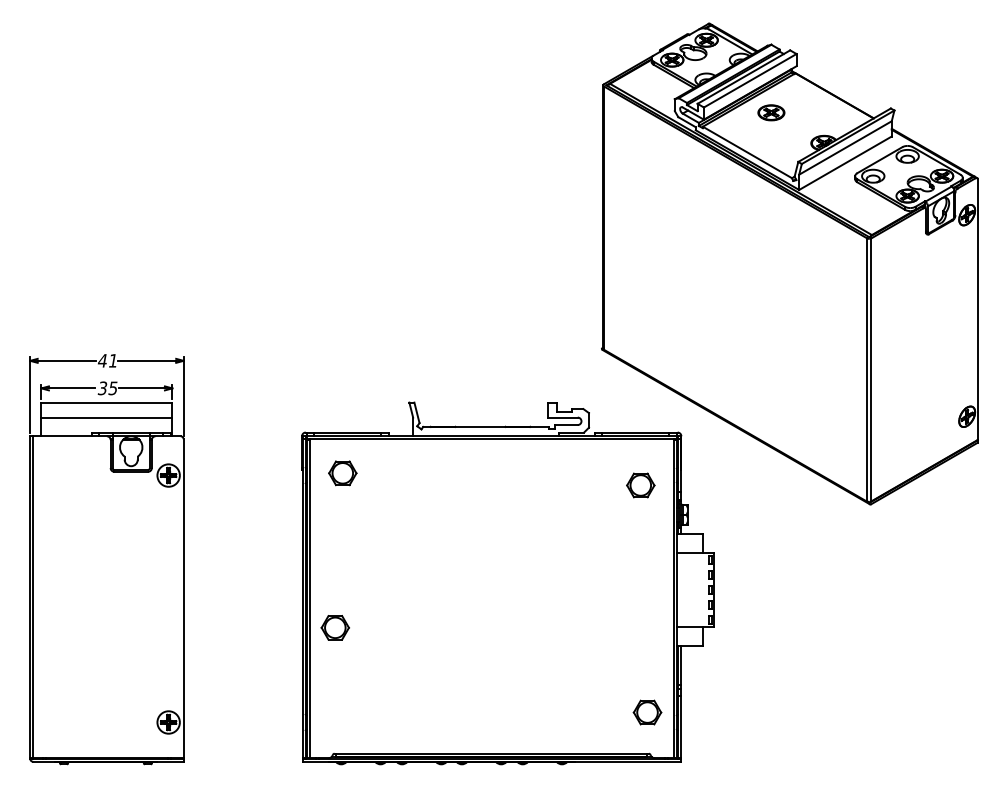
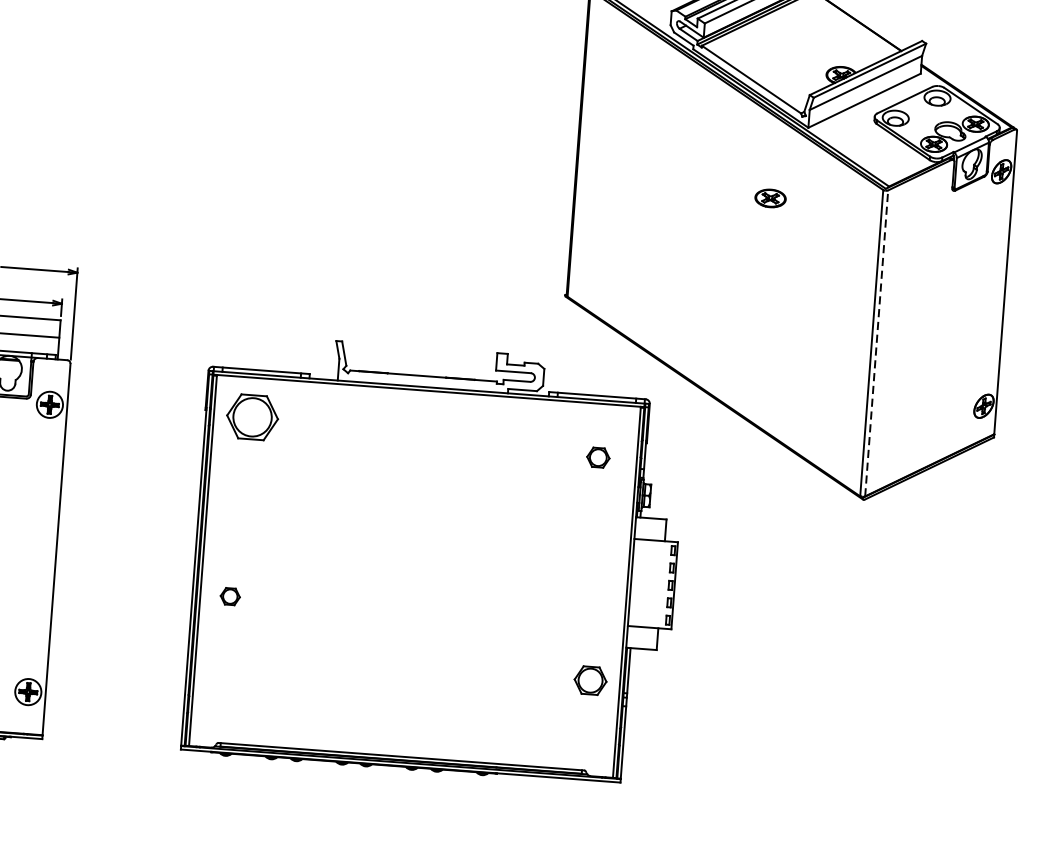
part: (771, 112) -> (770, 198), moved
line: (871, 369) -> (876, 342), solid -> dashed
part: (342, 473) -> (252, 417), size x1.6
part: (640, 485) -> (597, 457), size x0.7
part: (334, 627) -> (229, 596), size x0.6
part: (647, 712) -> (590, 680), moved

